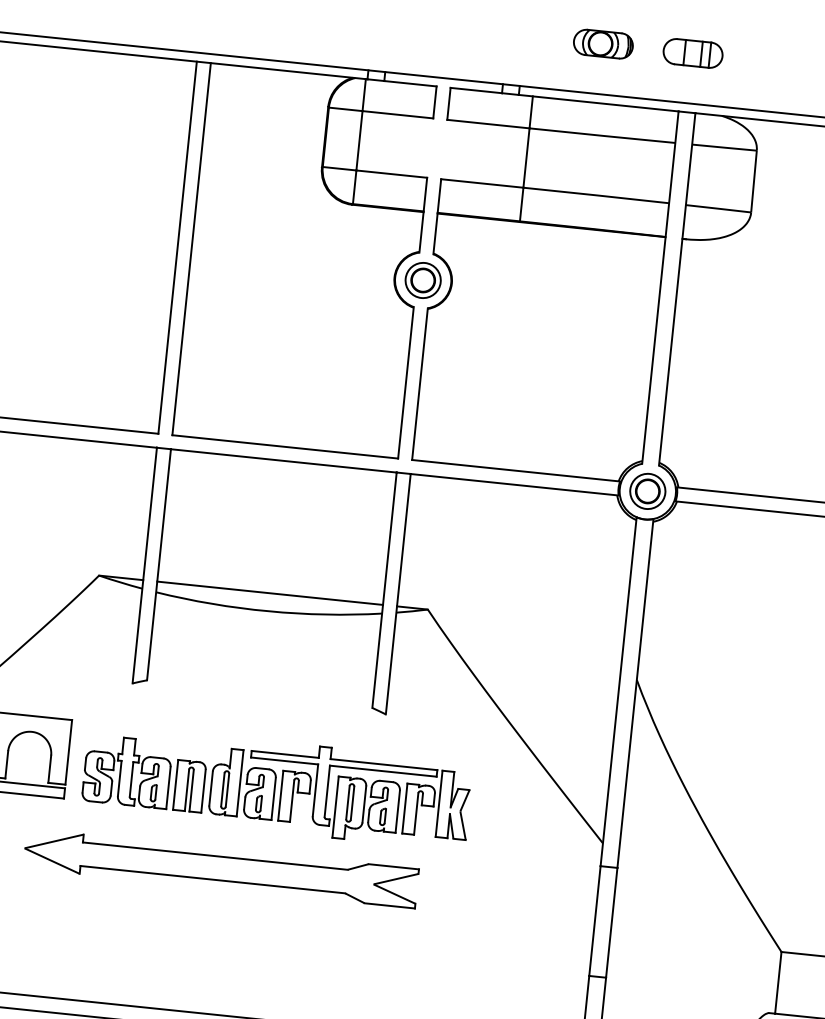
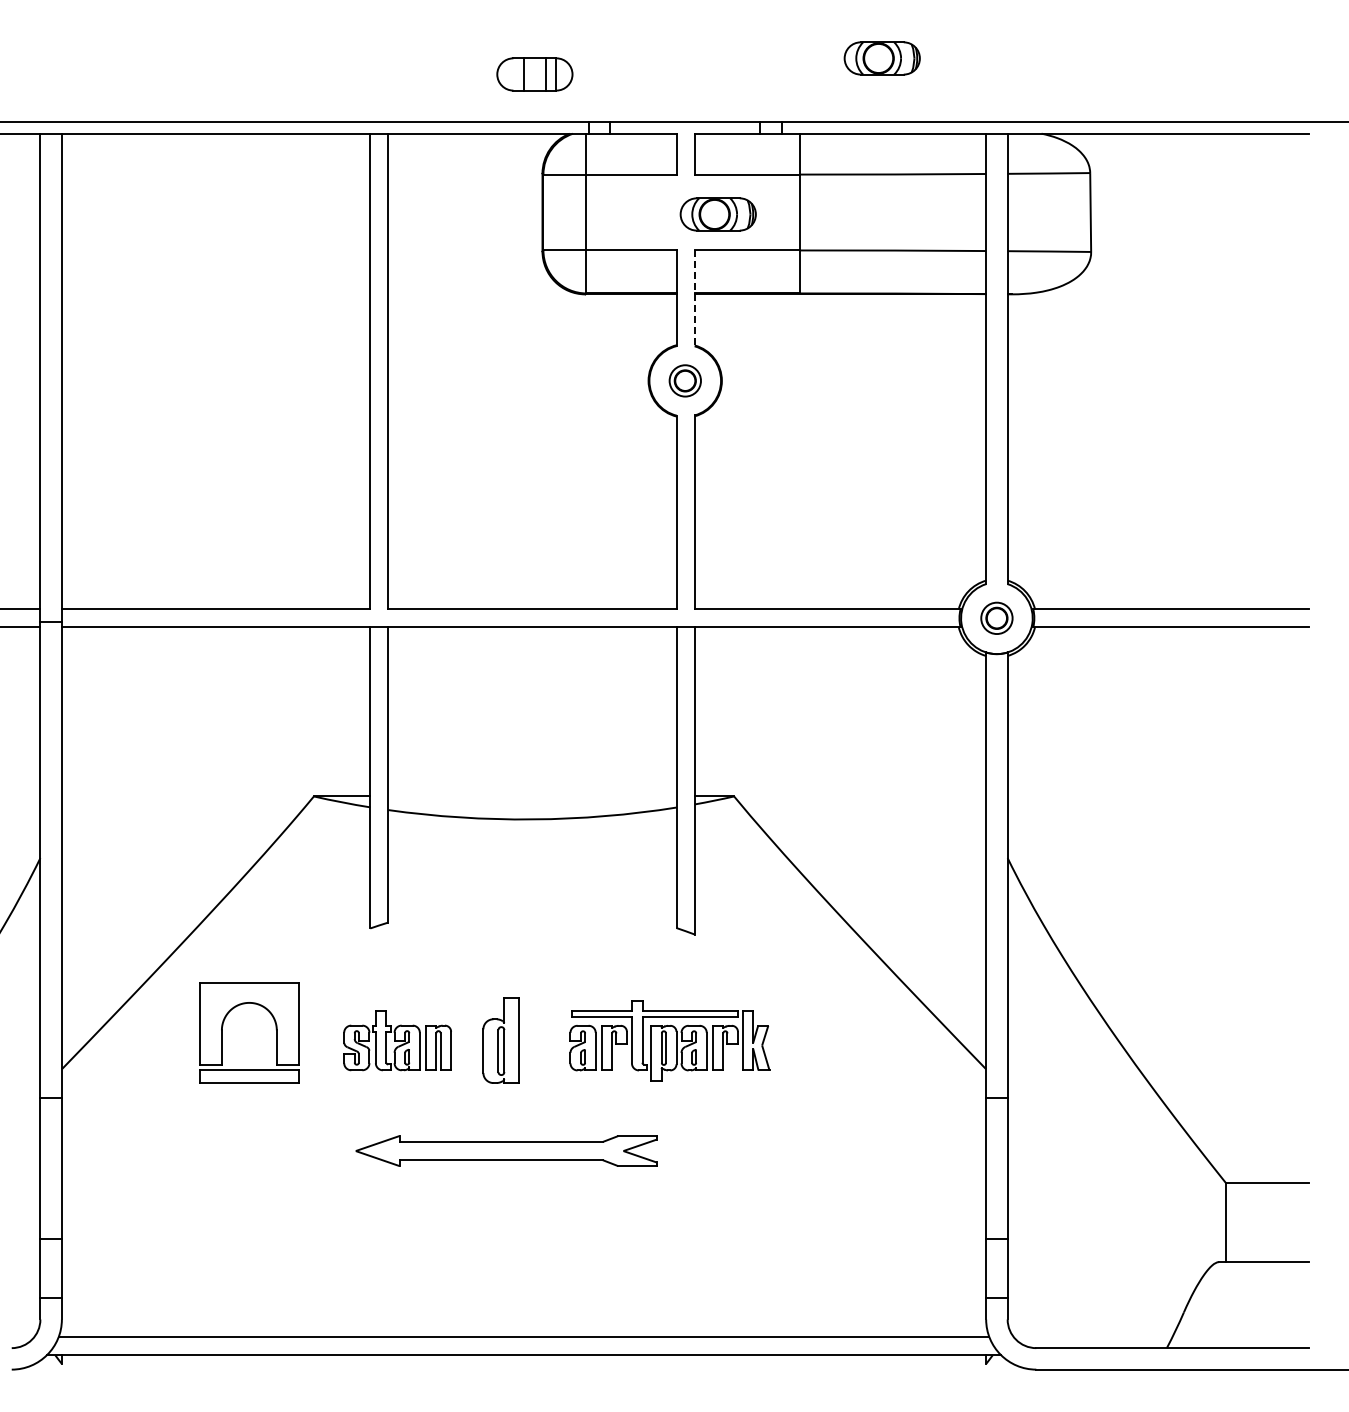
part: (692, 53) -> (534, 74), moved
part: (461, 152) -> (717, 214), added
line: (437, 216) -> (694, 298), solid -> dashed
part: (423, 280) -> (685, 380), size x0.7
part: (647, 491) -> (996, 618), size x0.7
line: (270, 593) -> (532, 796), removed
part: (144, 773) -> (397, 1040), size x0.7
part: (357, 795) -> (669, 1040), size x0.7
part: (221, 868) -> (506, 1150), size x0.6

